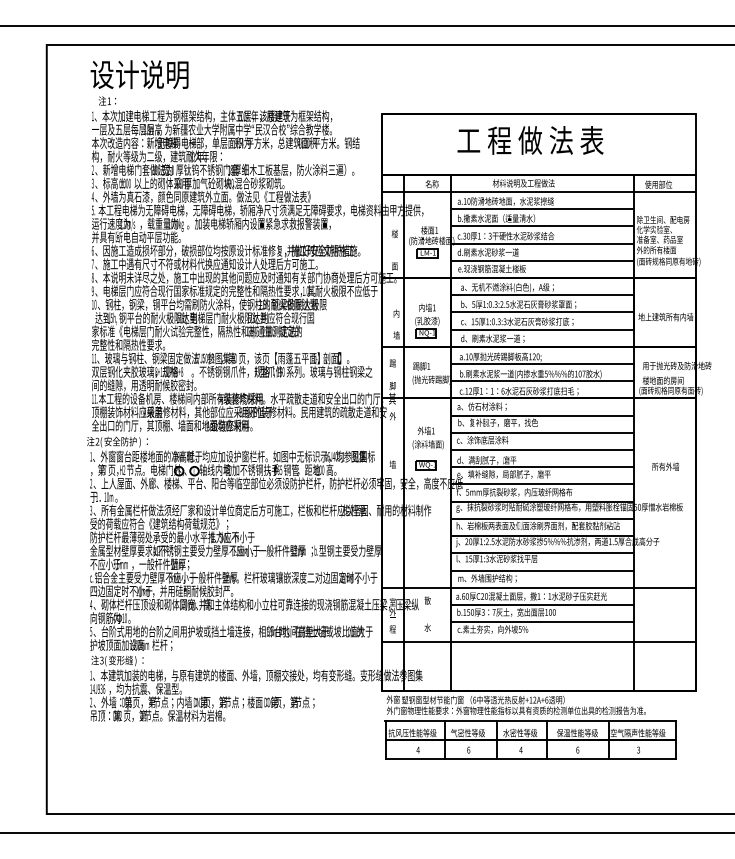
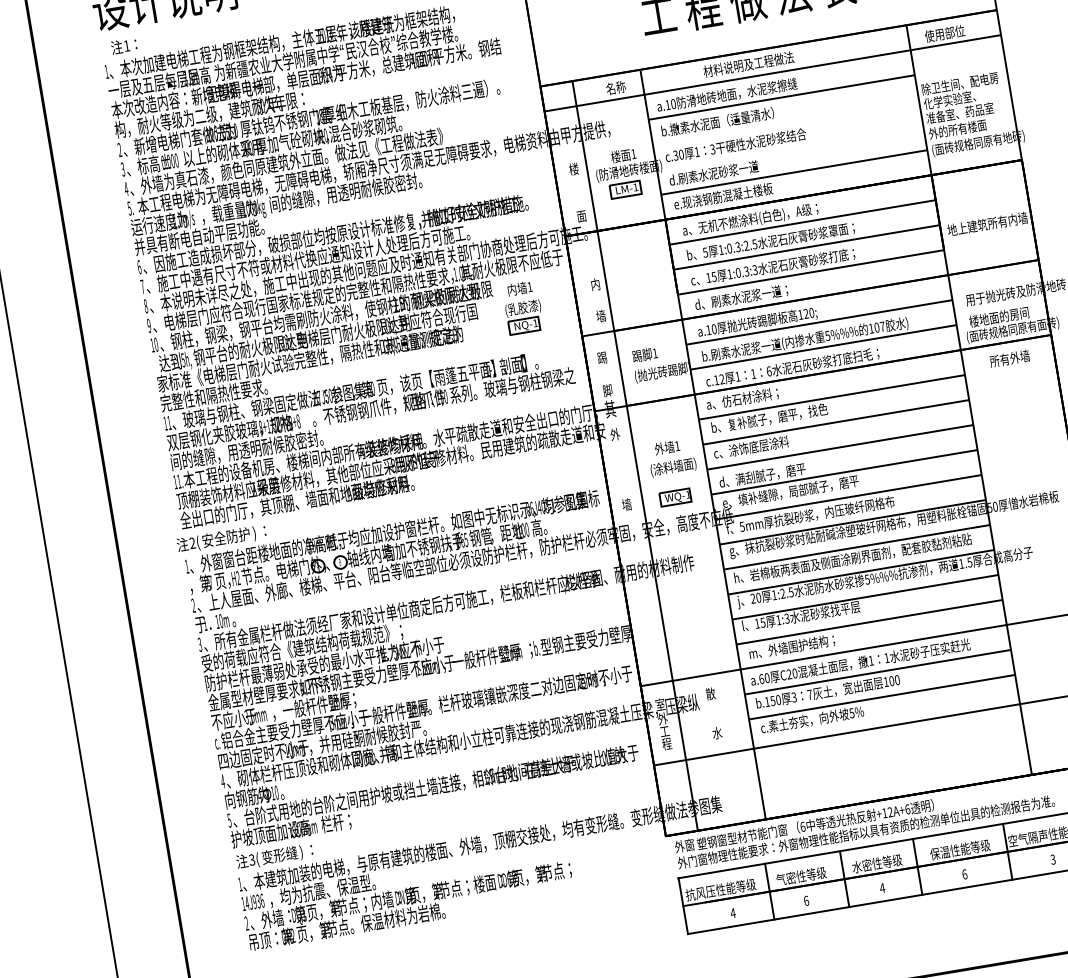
text: (258, 223) -> (373, 187), 。加装电梯轿厢内设置紧急求救报警装置， -> 间的缝隙，用透明耐候胶密封。
line: (541, 226) -> (784, 122), removed
line: (541, 243) -> (789, 147), removed
part: (427, 320) -> (523, 306), moved
text: (665, 466) -> (1009, 358), moved

